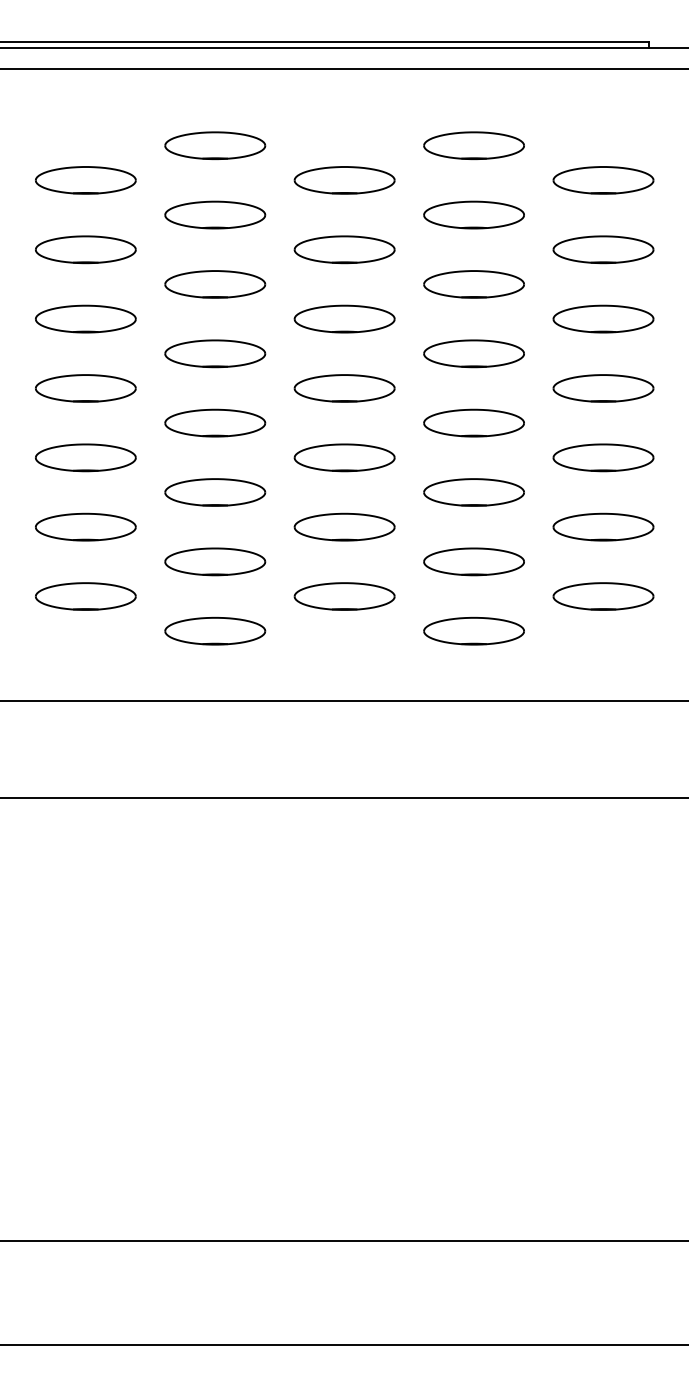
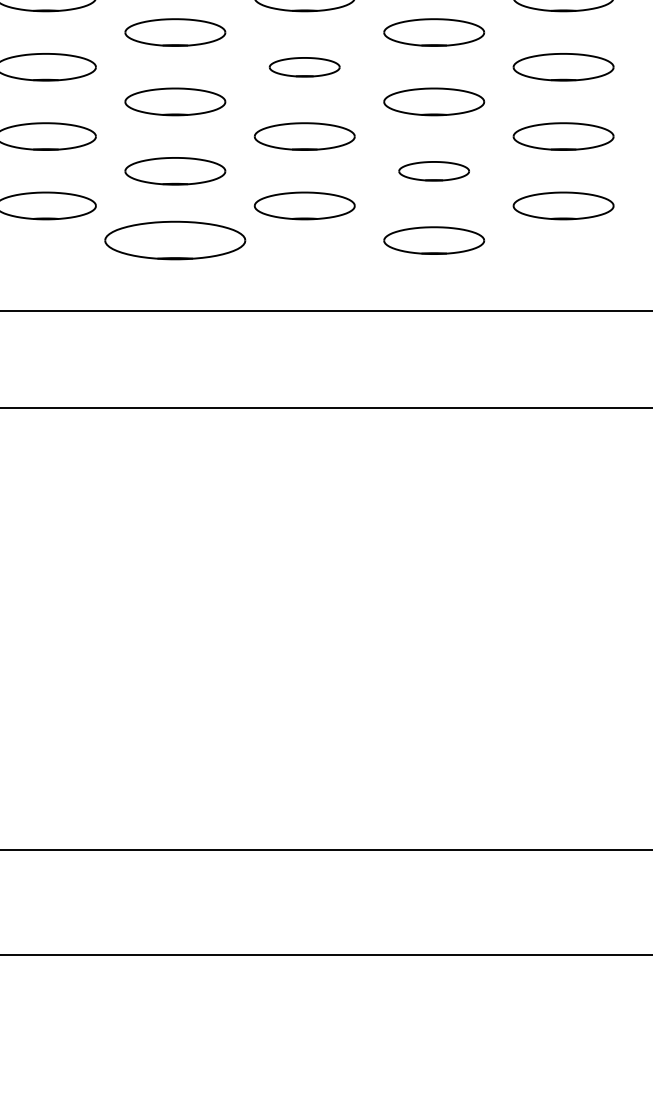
part: (344, 457) -> (304, 66), size x0.7
part: (473, 561) -> (433, 170), size x0.7
part: (215, 631) -> (175, 240), size x1.4

